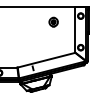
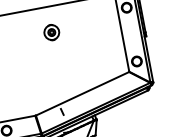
part: (53, 21) -> (51, 31), moved

